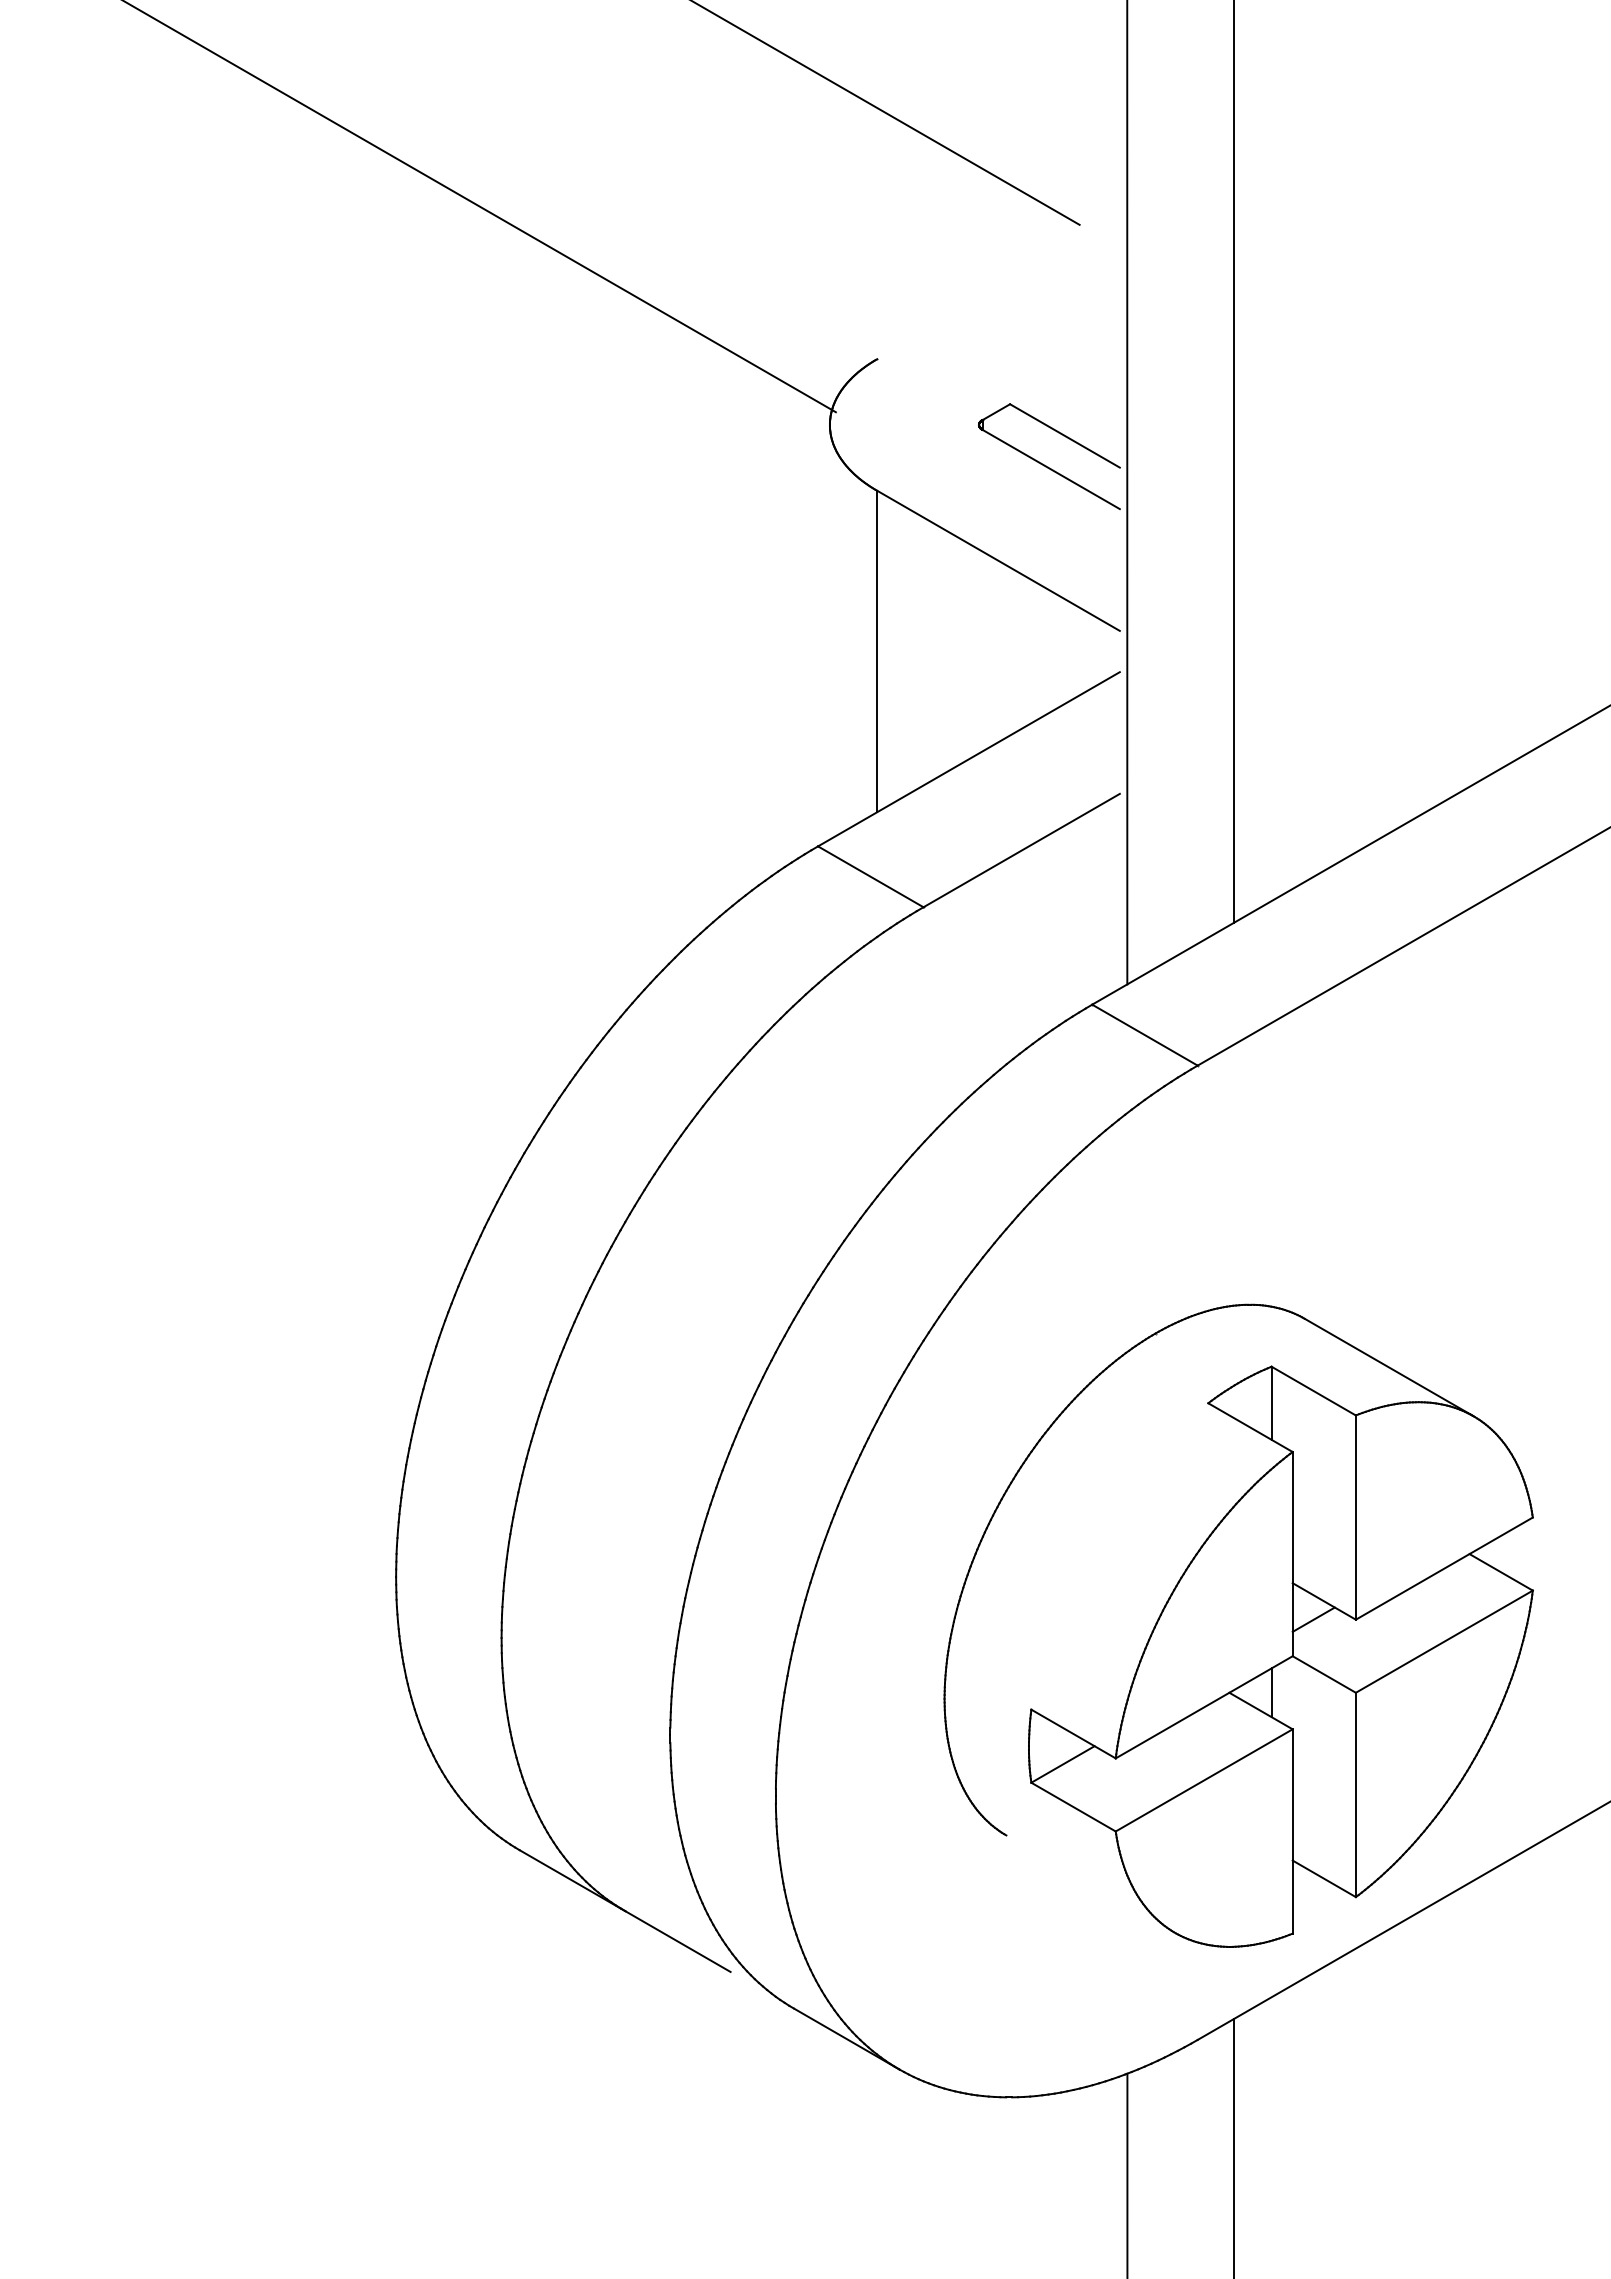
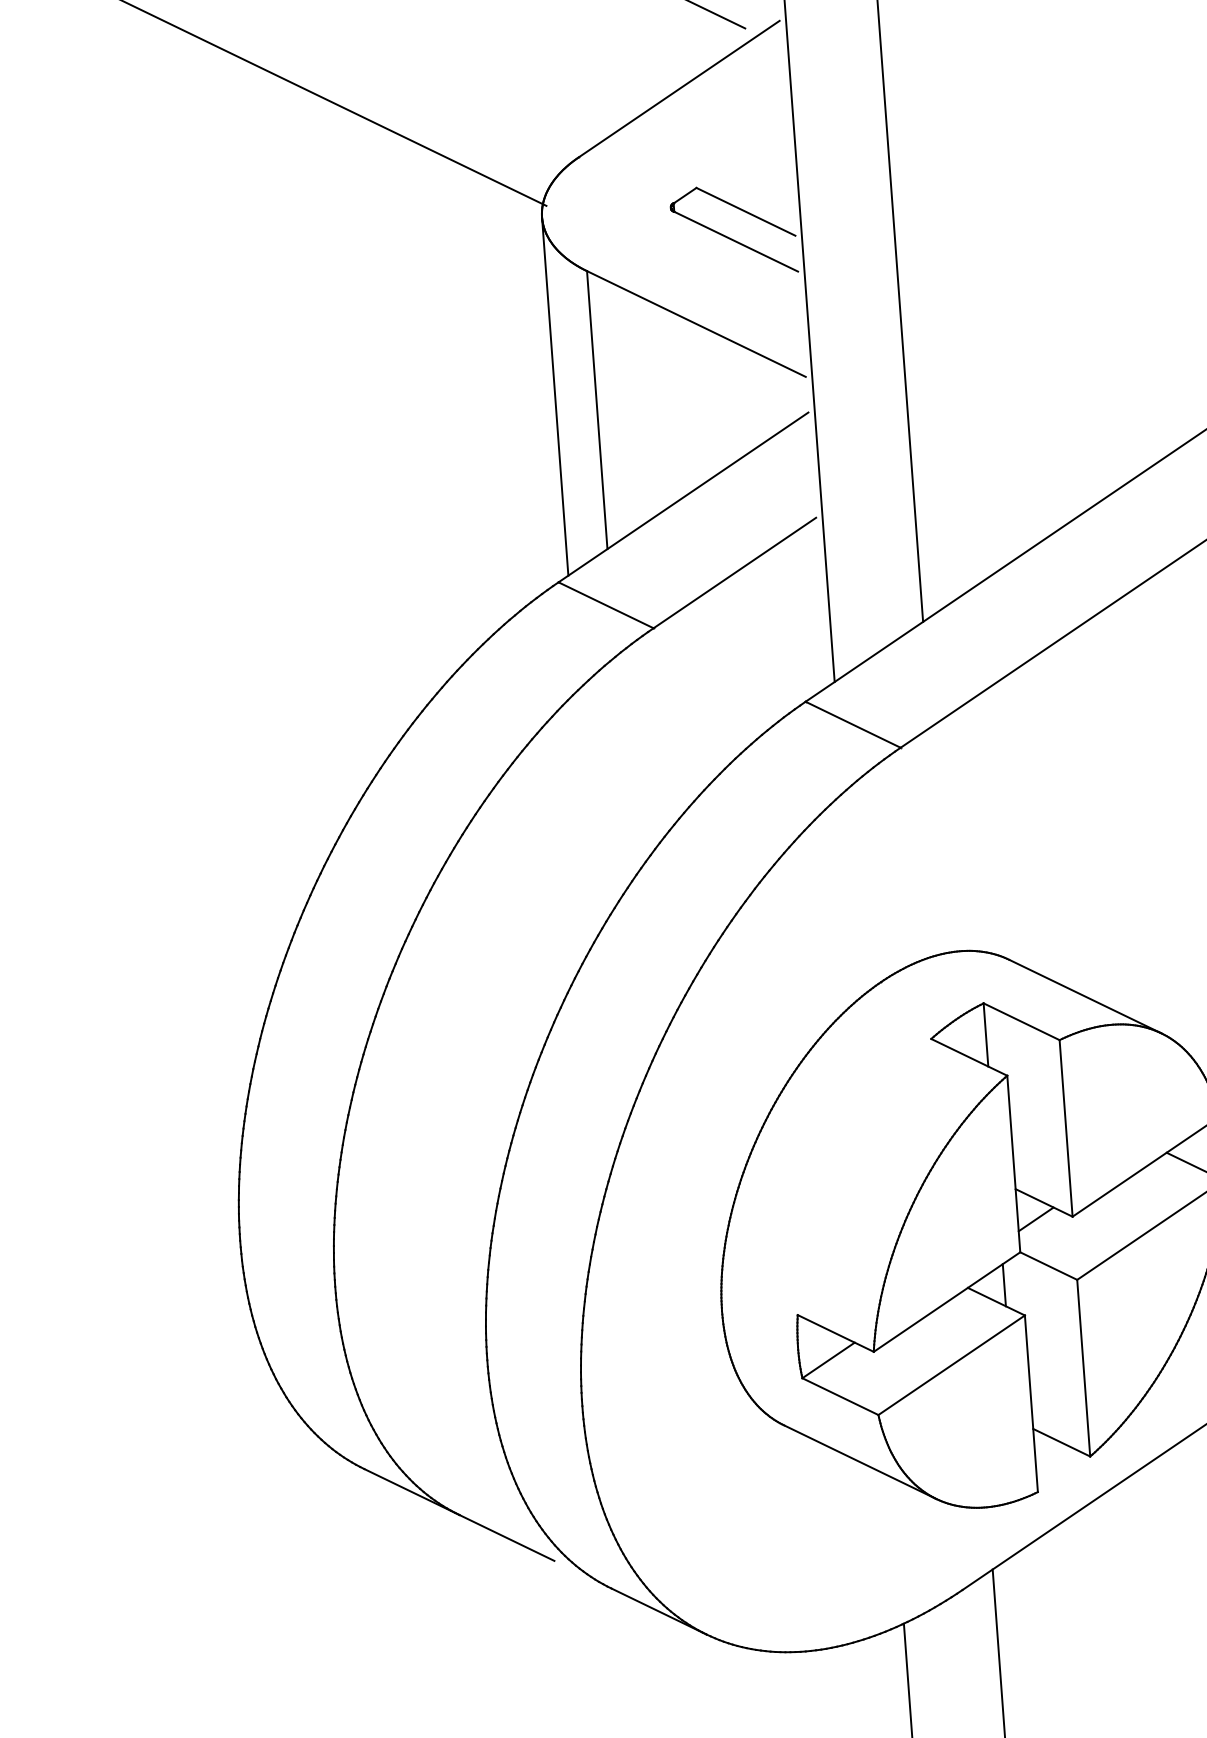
line: (998, 289) -> (679, 89), added
line: (829, 632) -> (554, 396), added
line: (1090, 1883) -> (859, 1461), added

